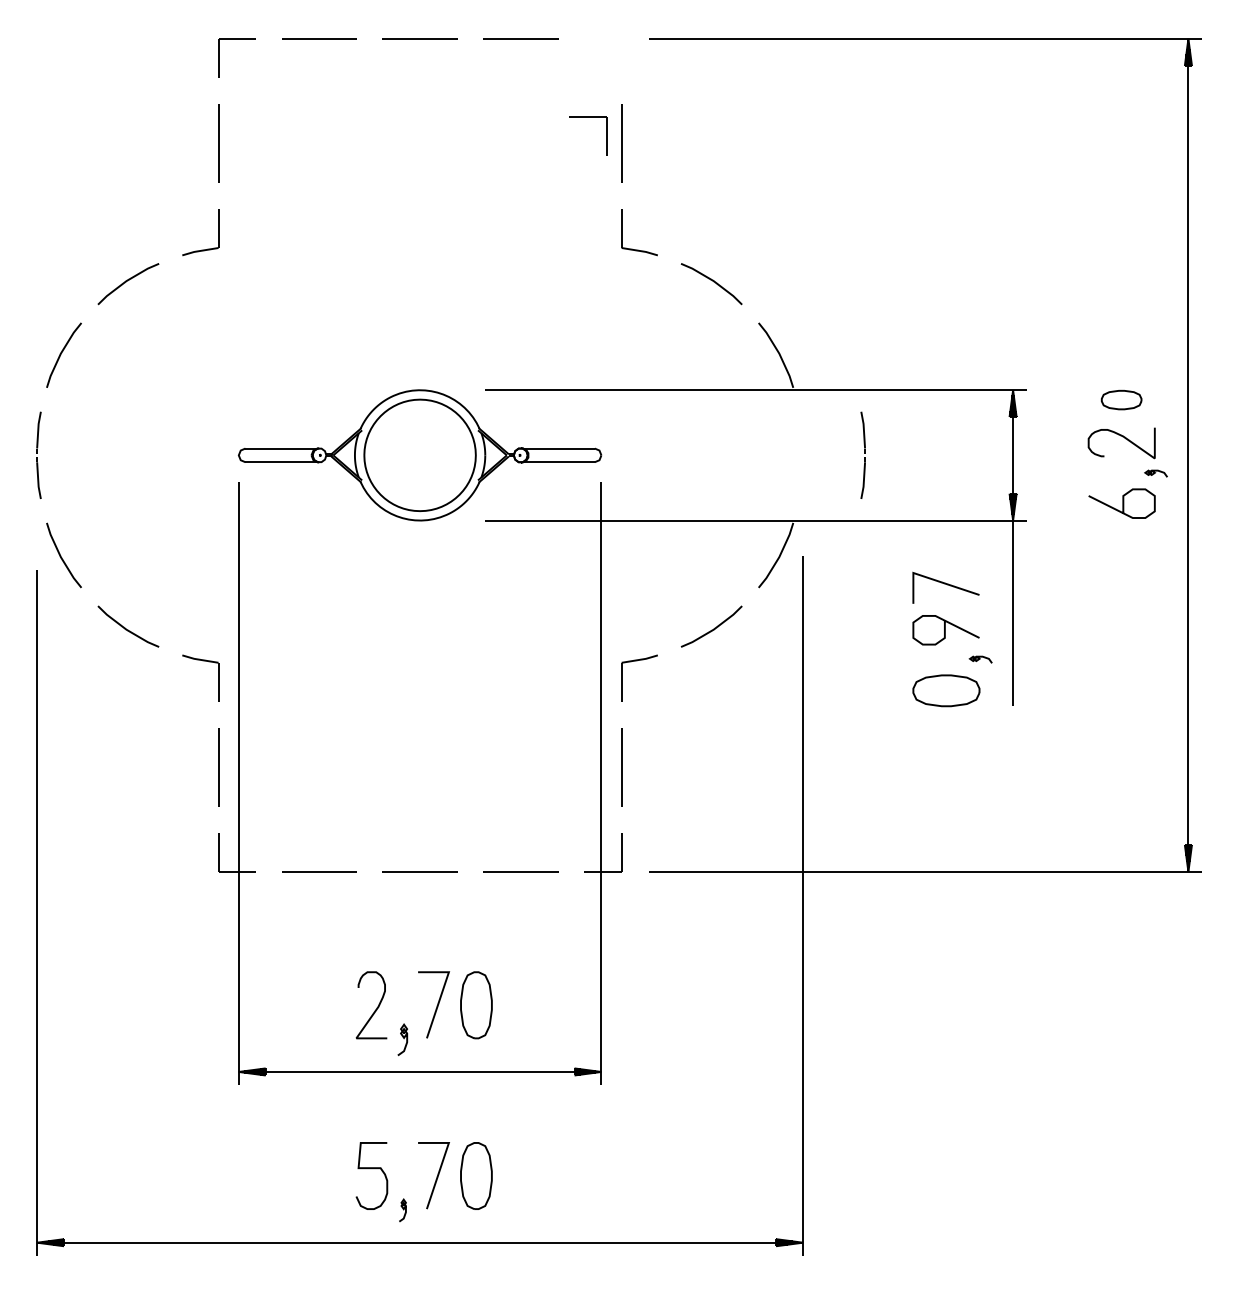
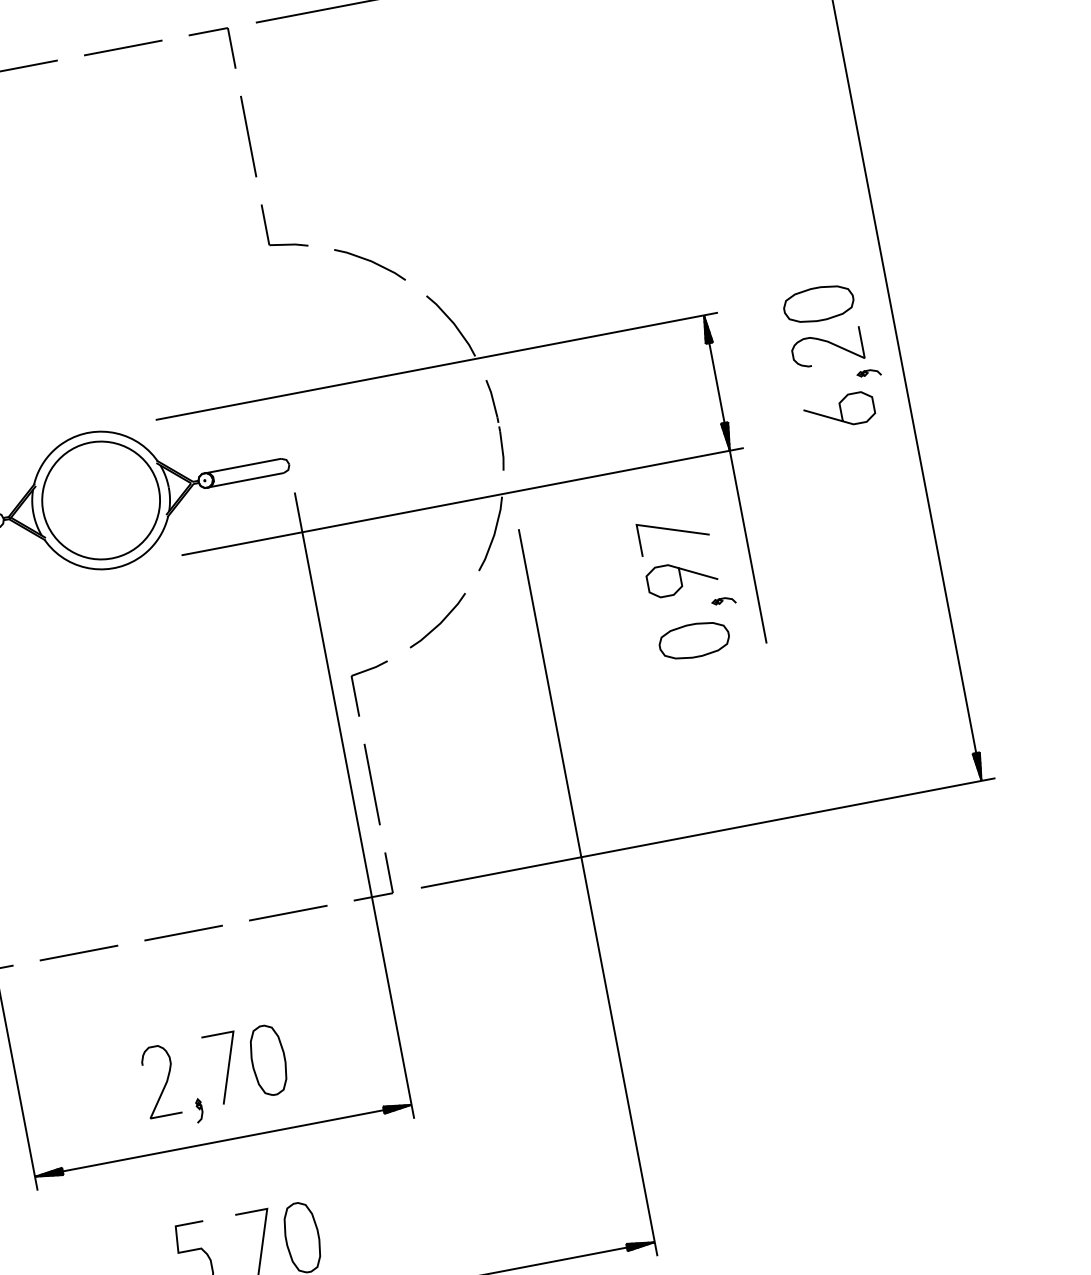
part: (588, 117) -> (209, 32), moved
part: (1121, 399) -> (818, 303), size x1.67
part: (862, 454) -> (495, 424), moved
part: (402, 1039) -> (198, 1110), size x0.71

